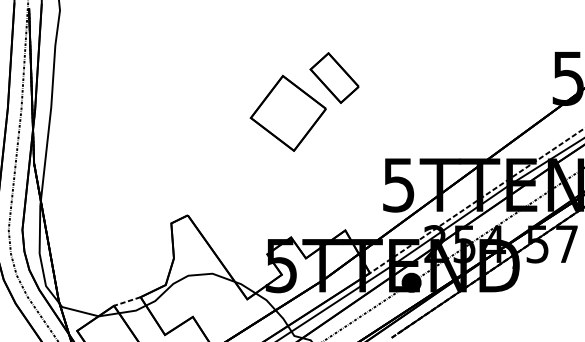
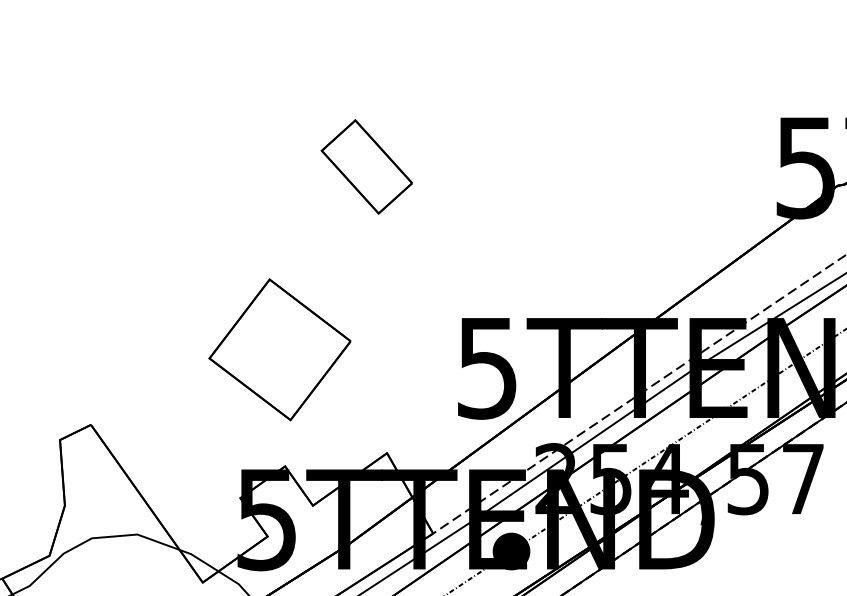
part: (287, 112) -> (278, 348), moved

